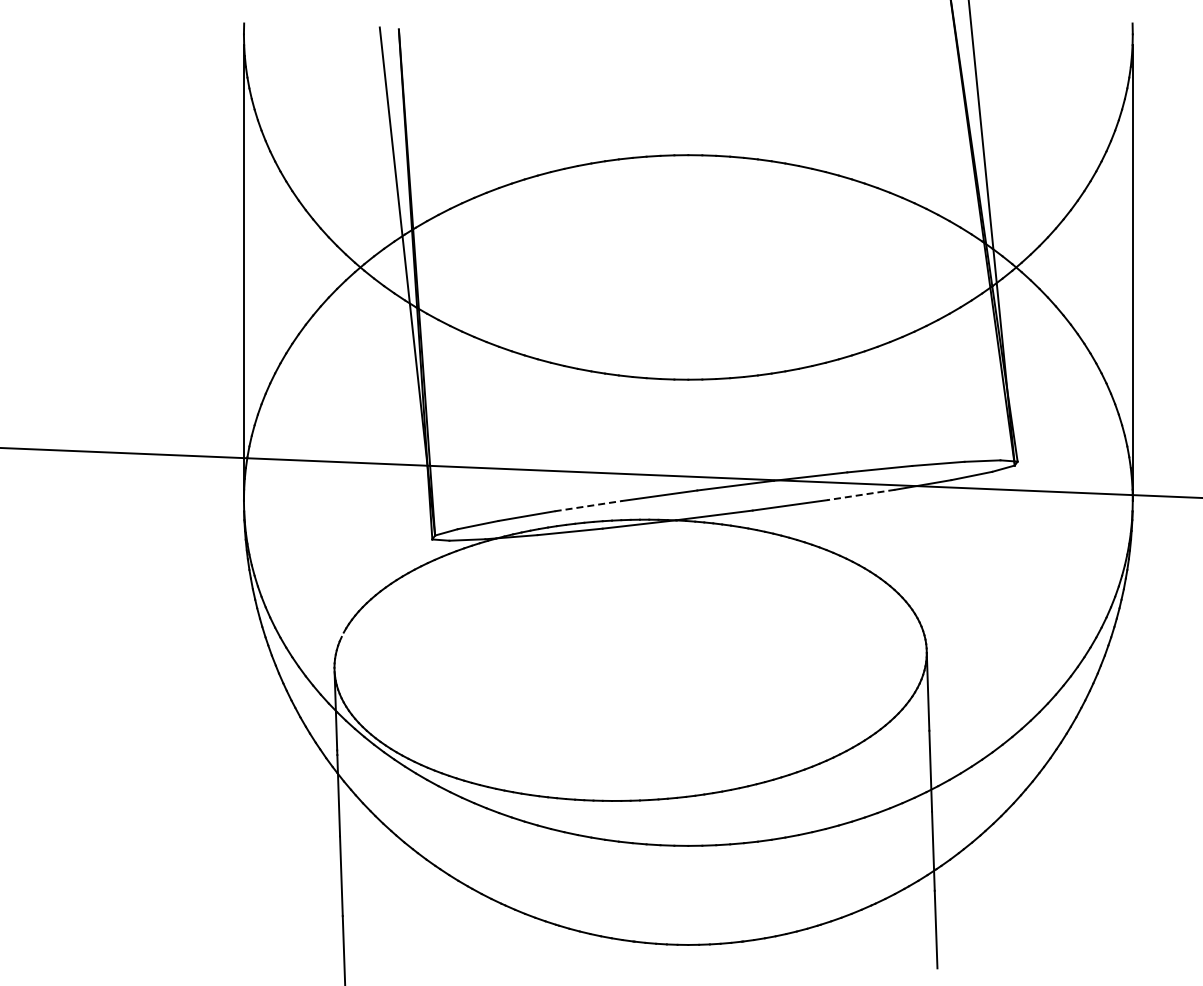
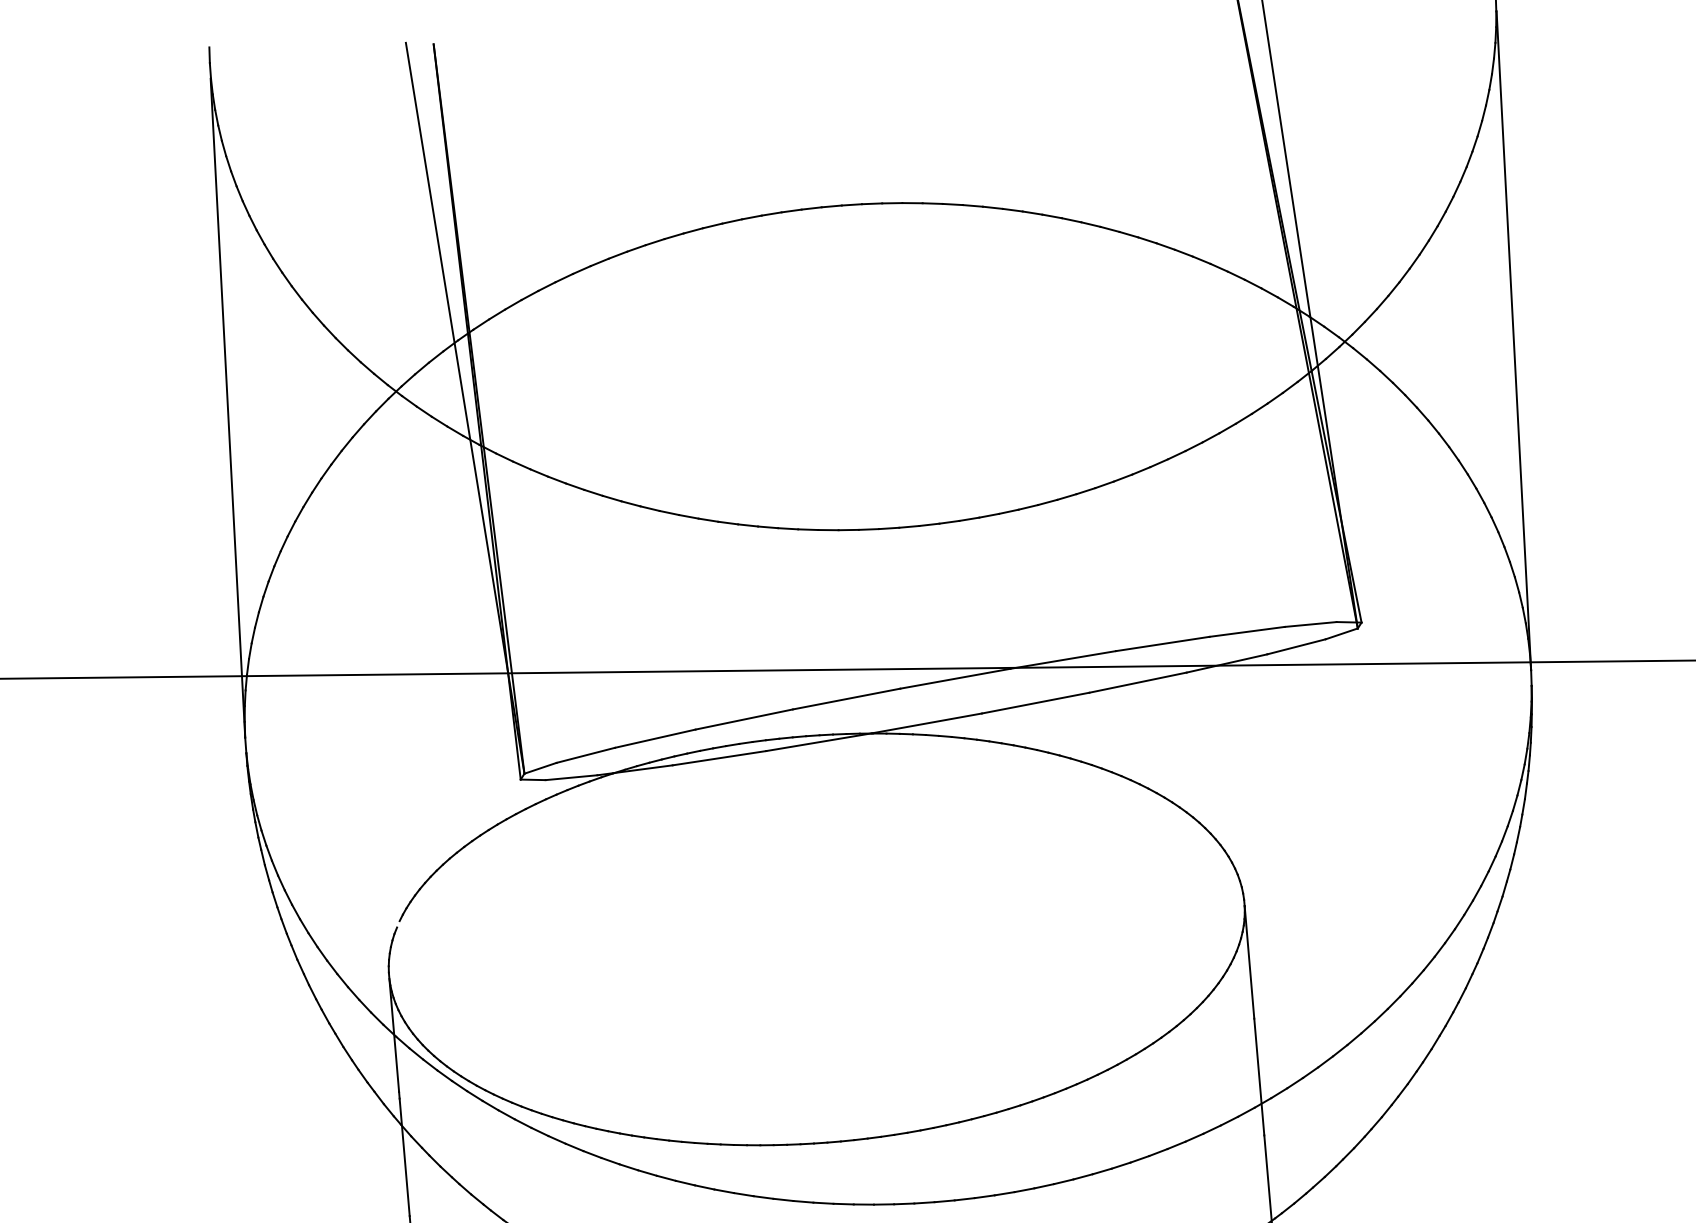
line: (860, 495) -> (1136, 683), dashed -> solid
line: (589, 506) -> (745, 719), dashed -> solid

